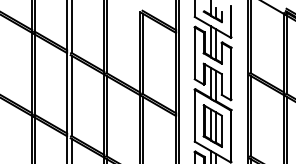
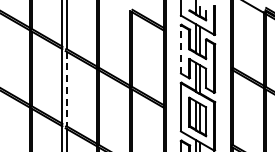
line: (194, 52) -> (180, 48), solid -> dashed
line: (71, 96) -> (66, 89), solid -> dashed

